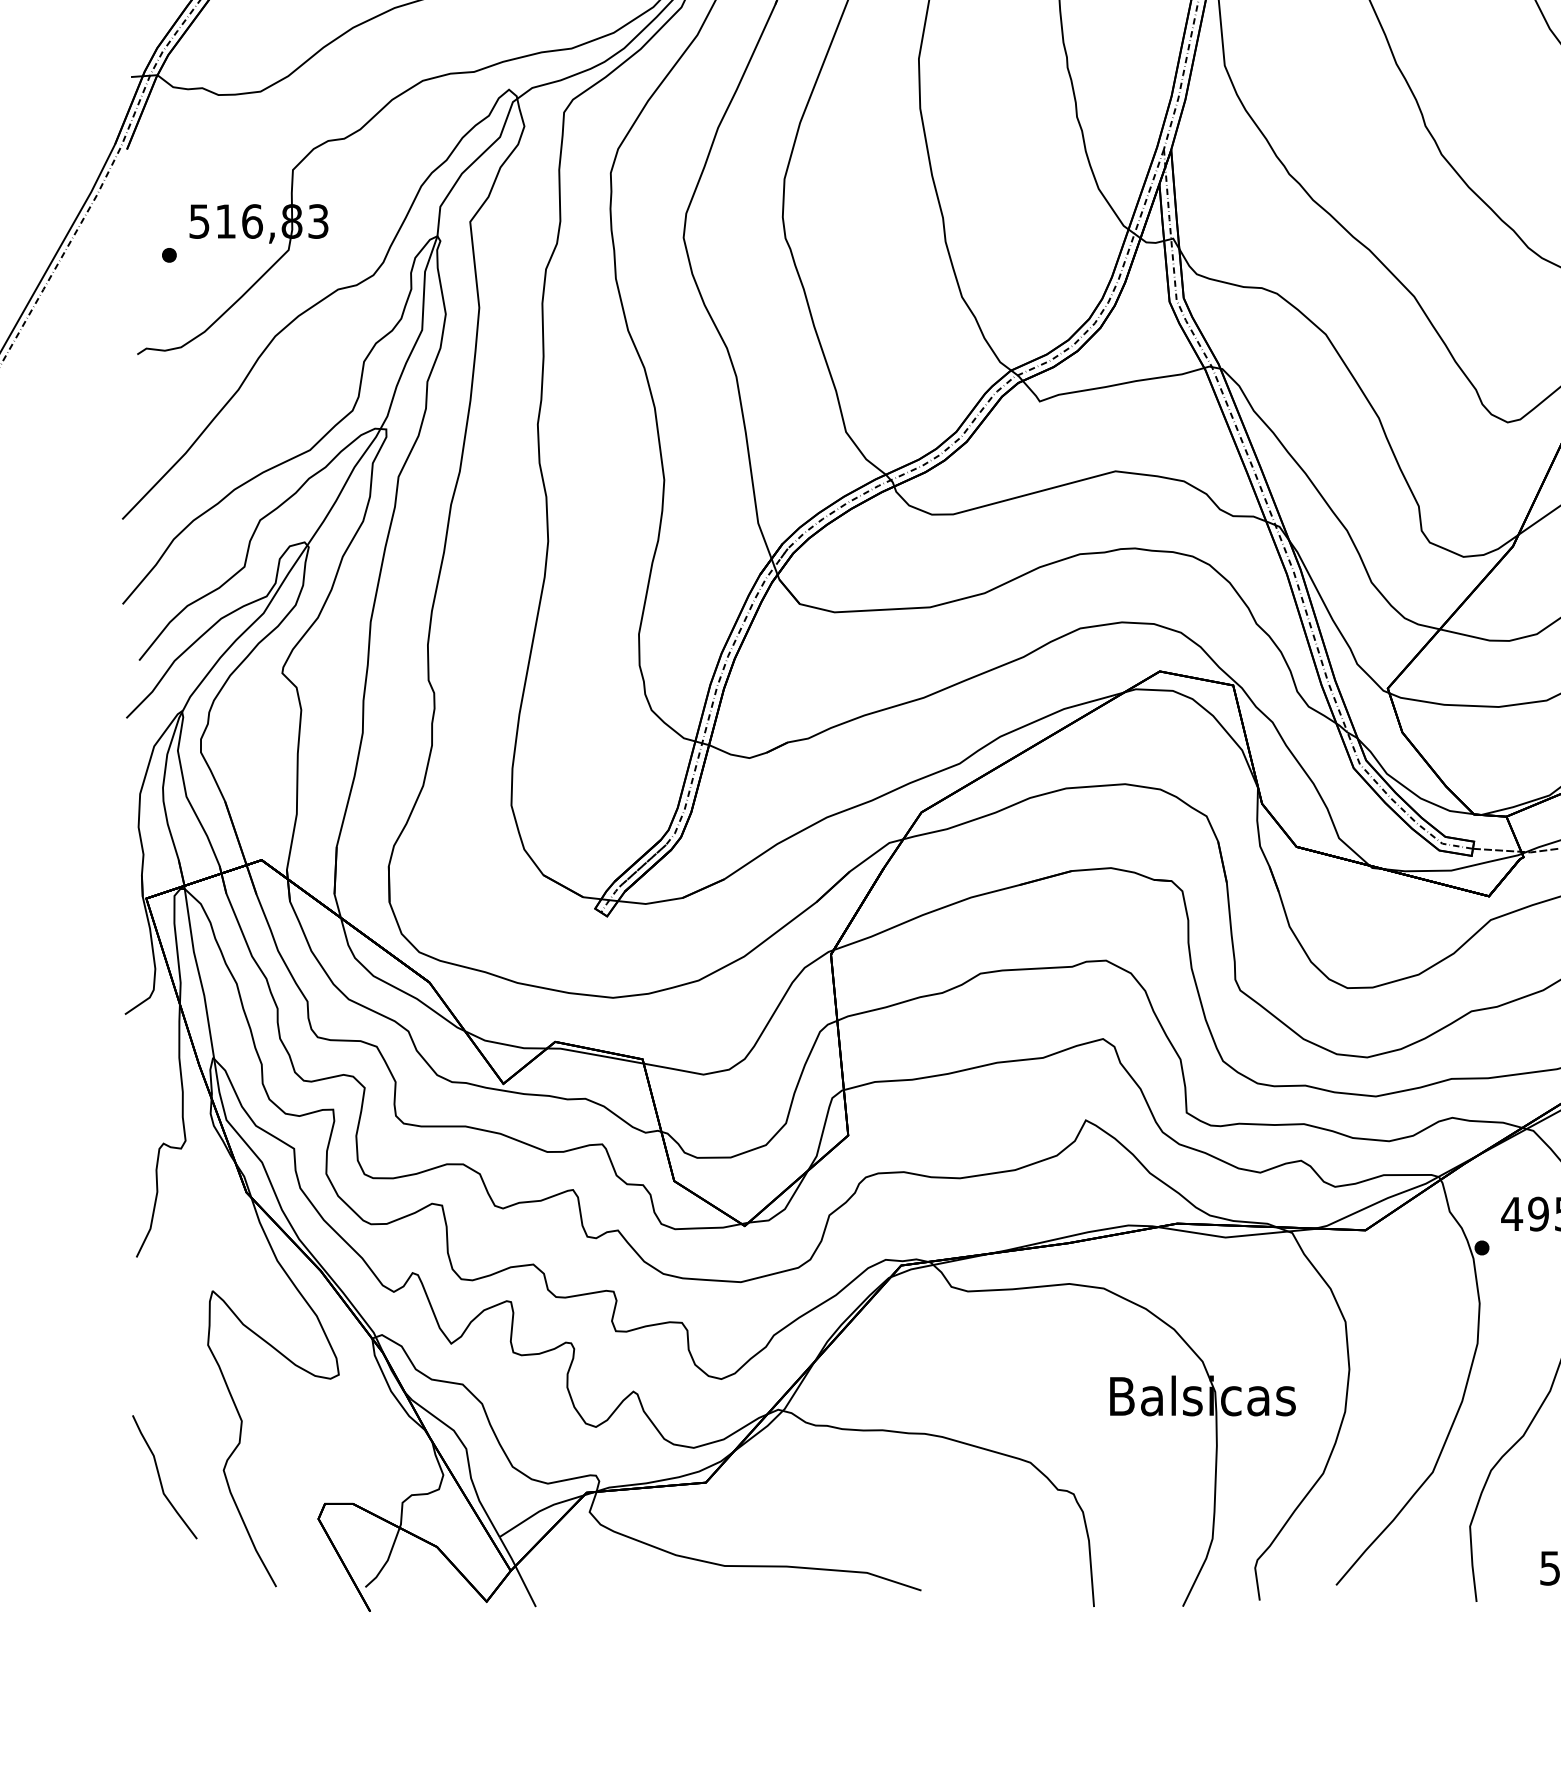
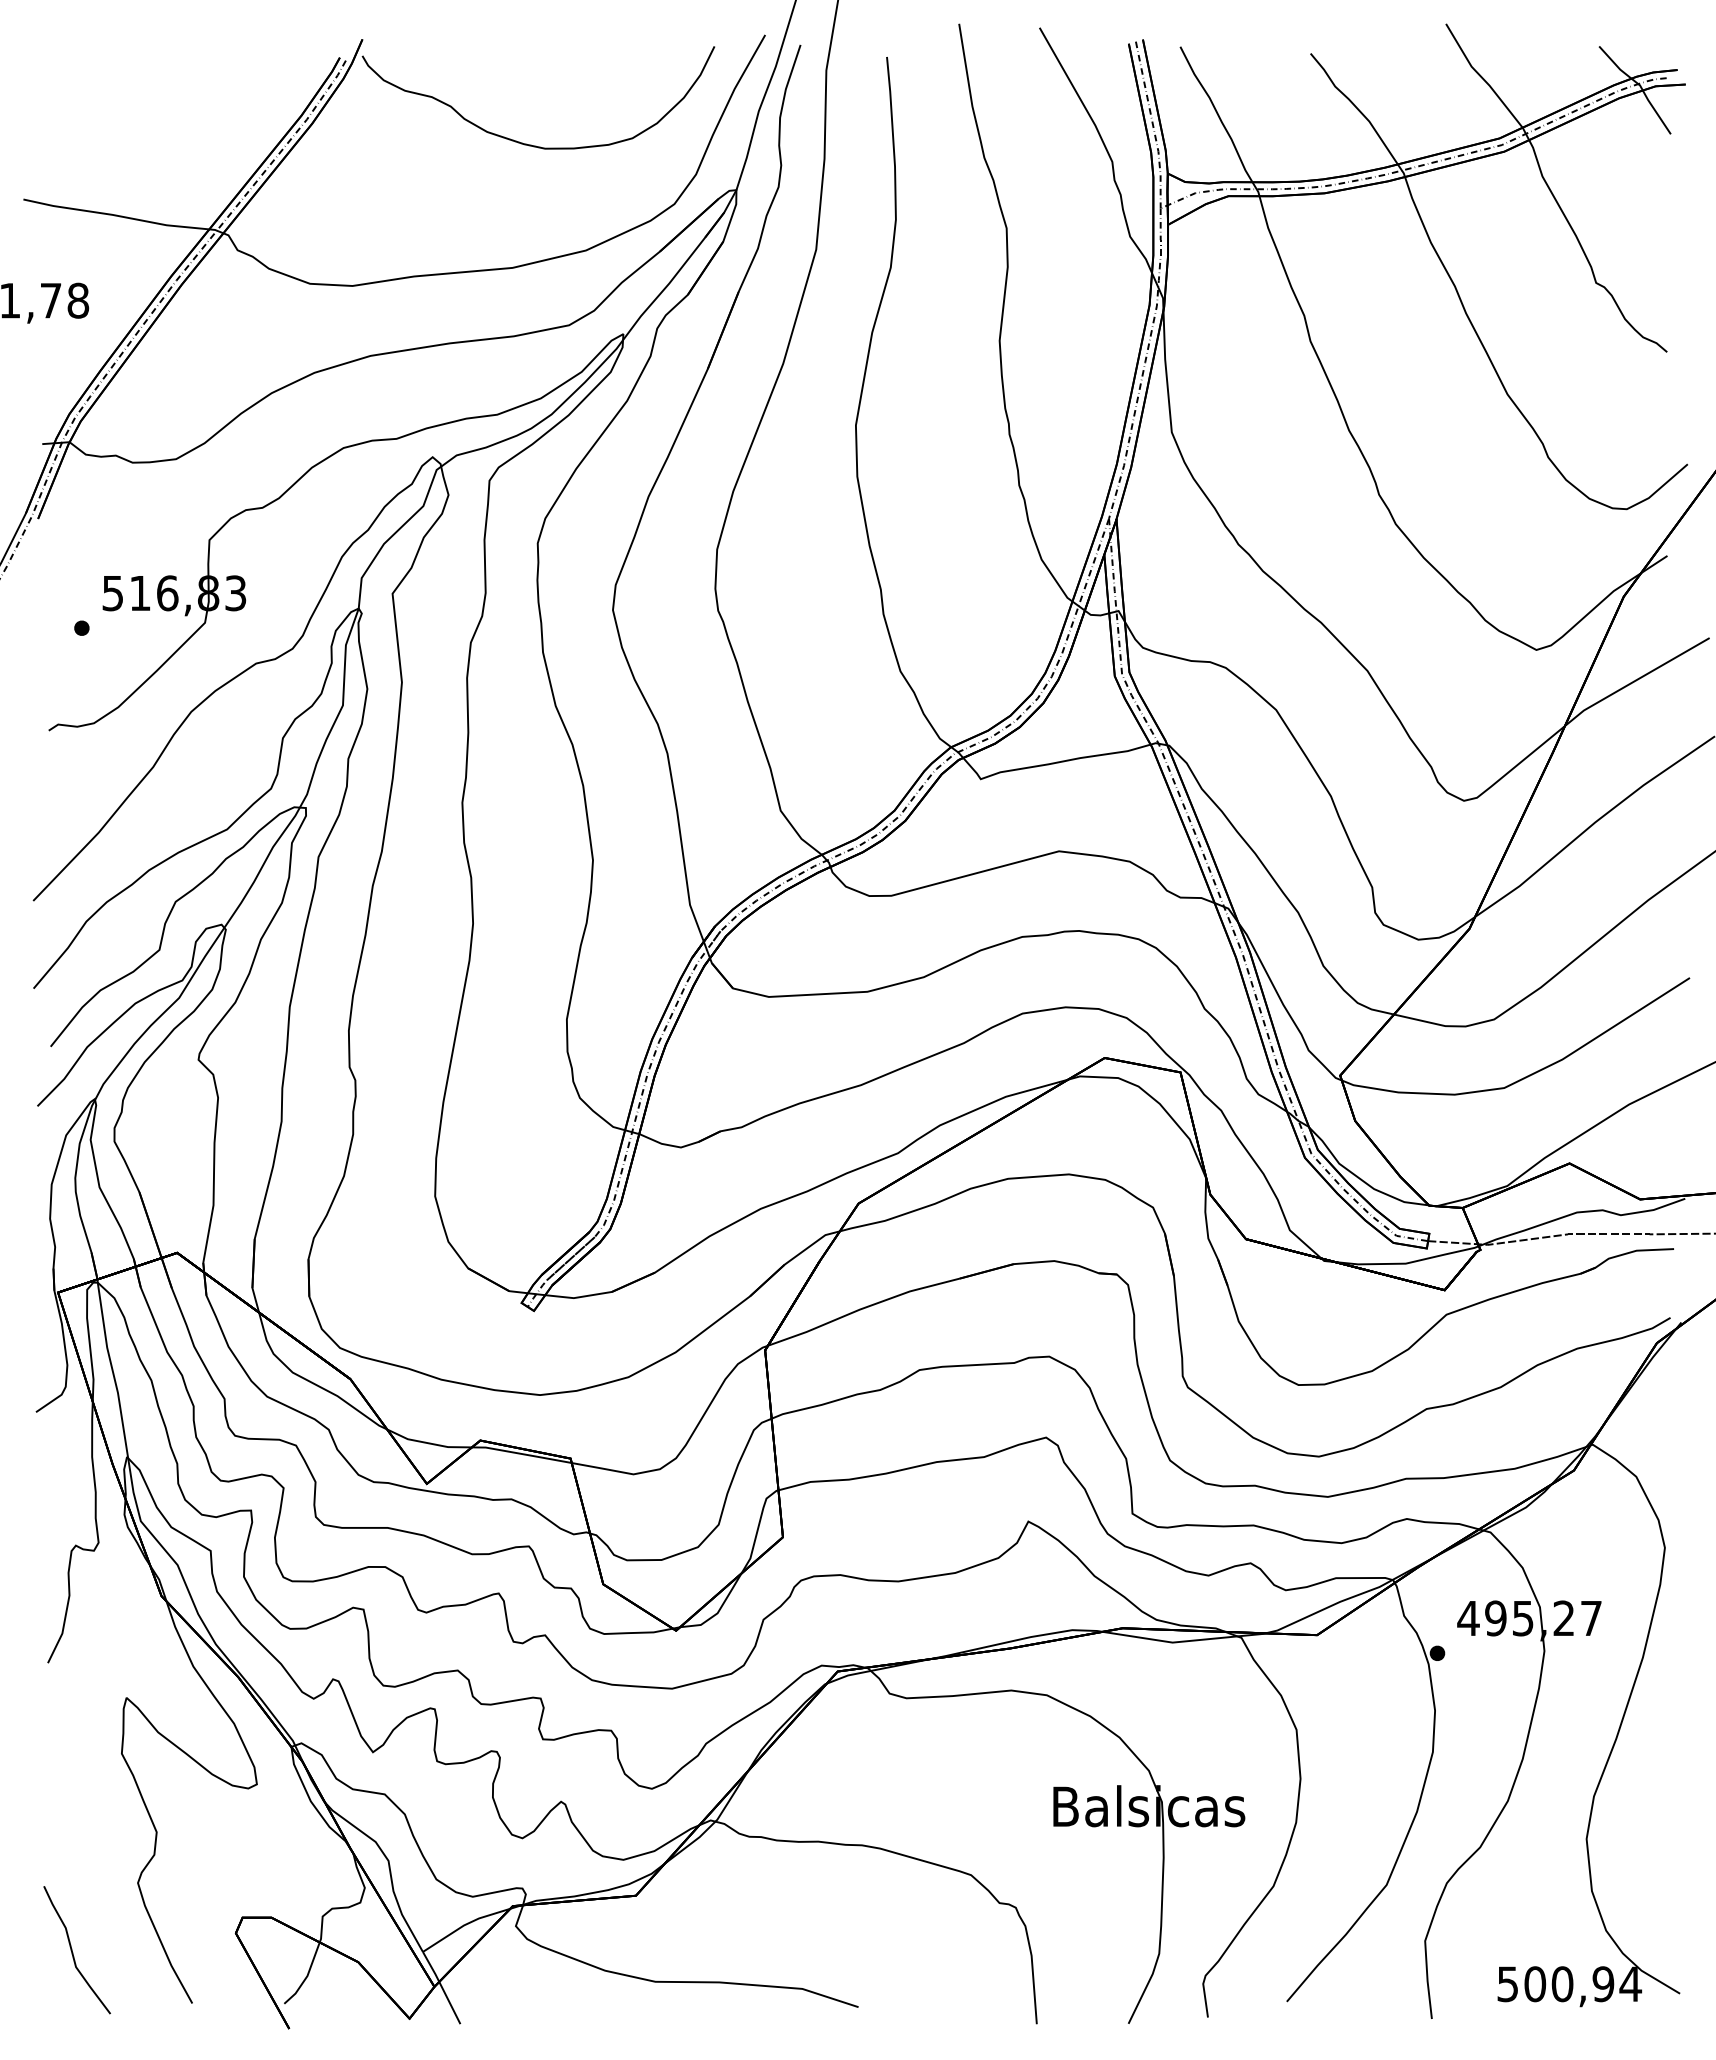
curve: (161, 1479) -> (73, 1952), moved

